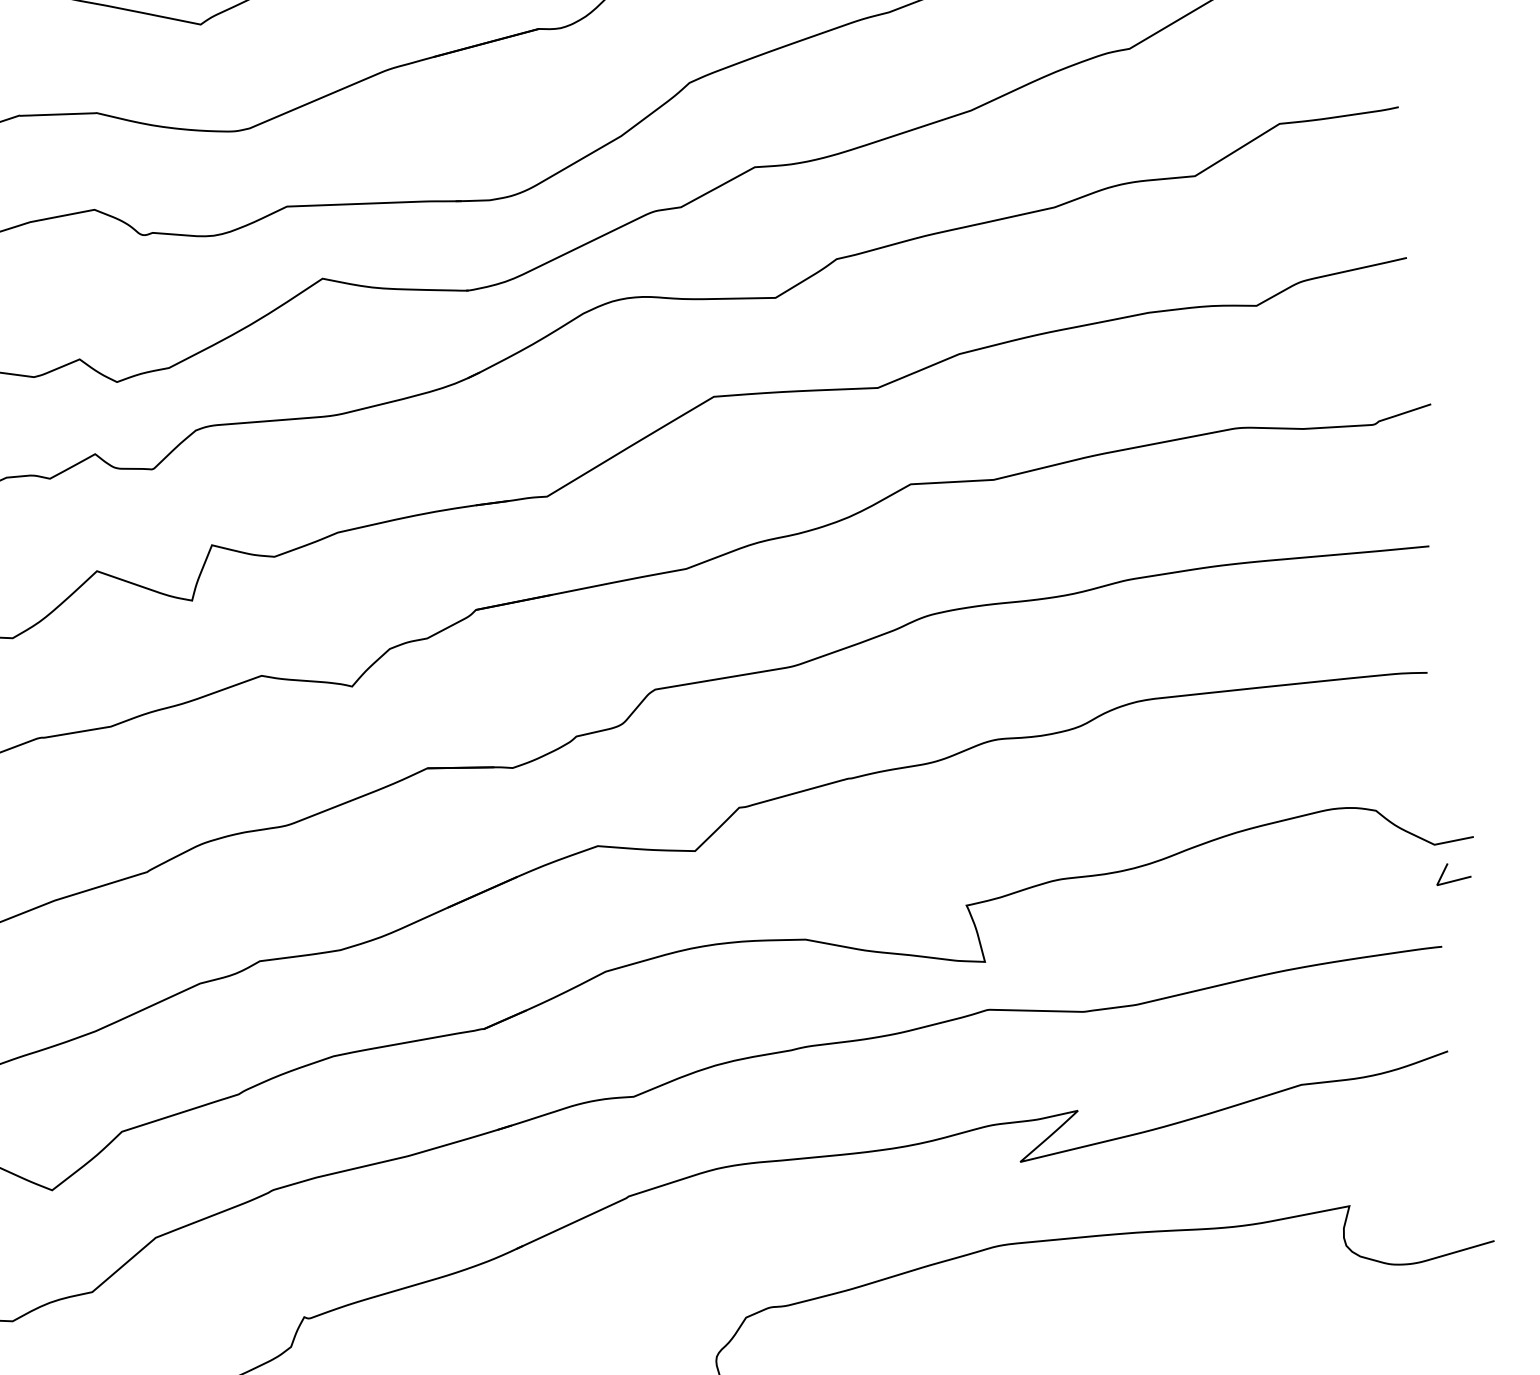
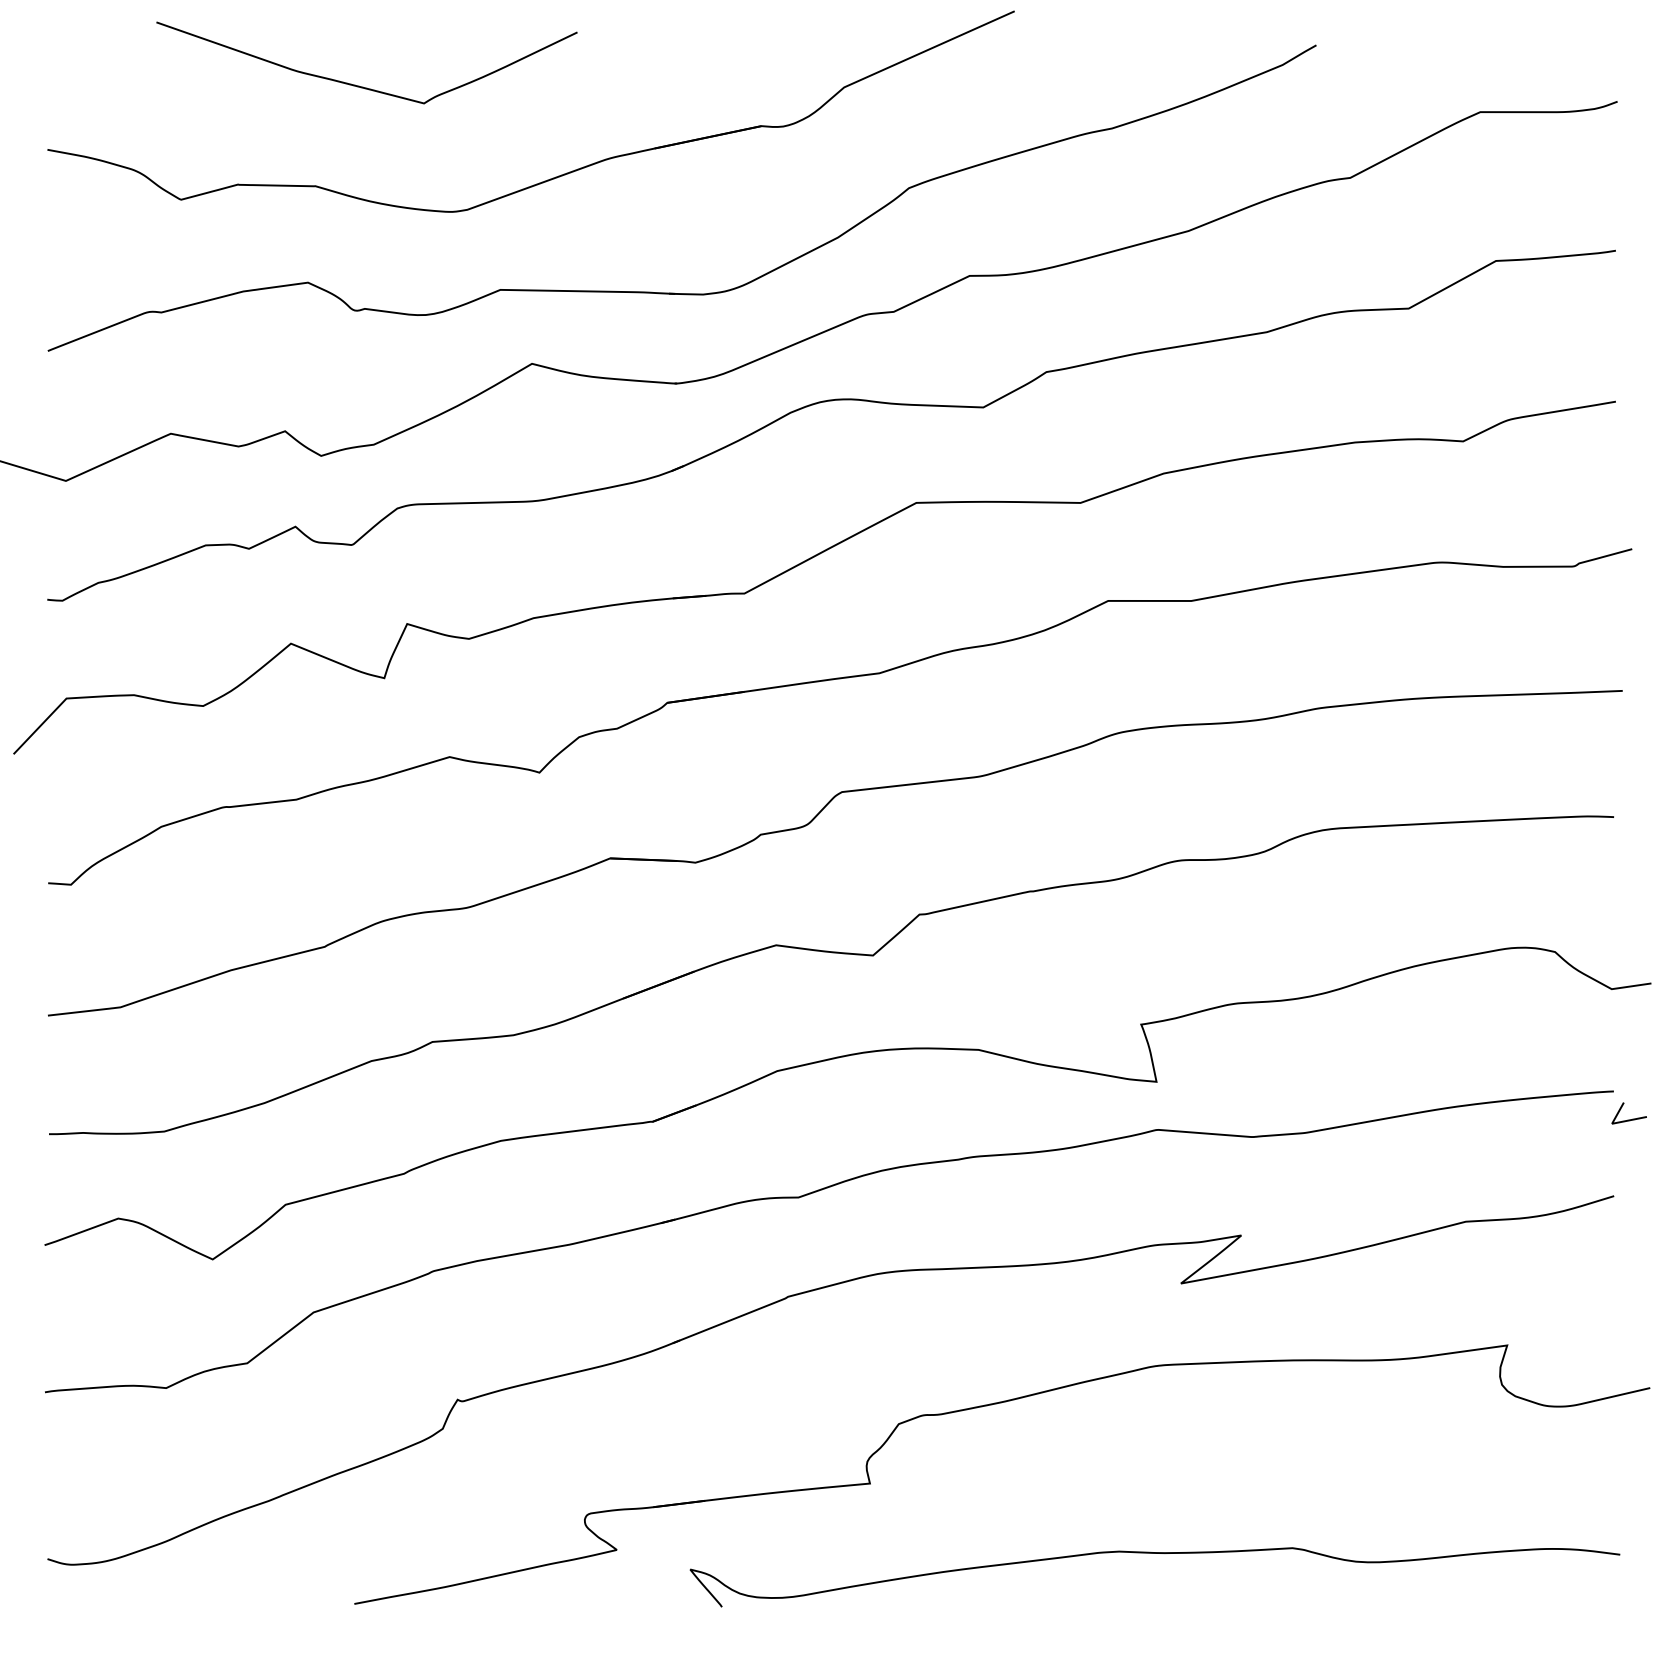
line: (1453, 880) -> (1628, 1119), moved

